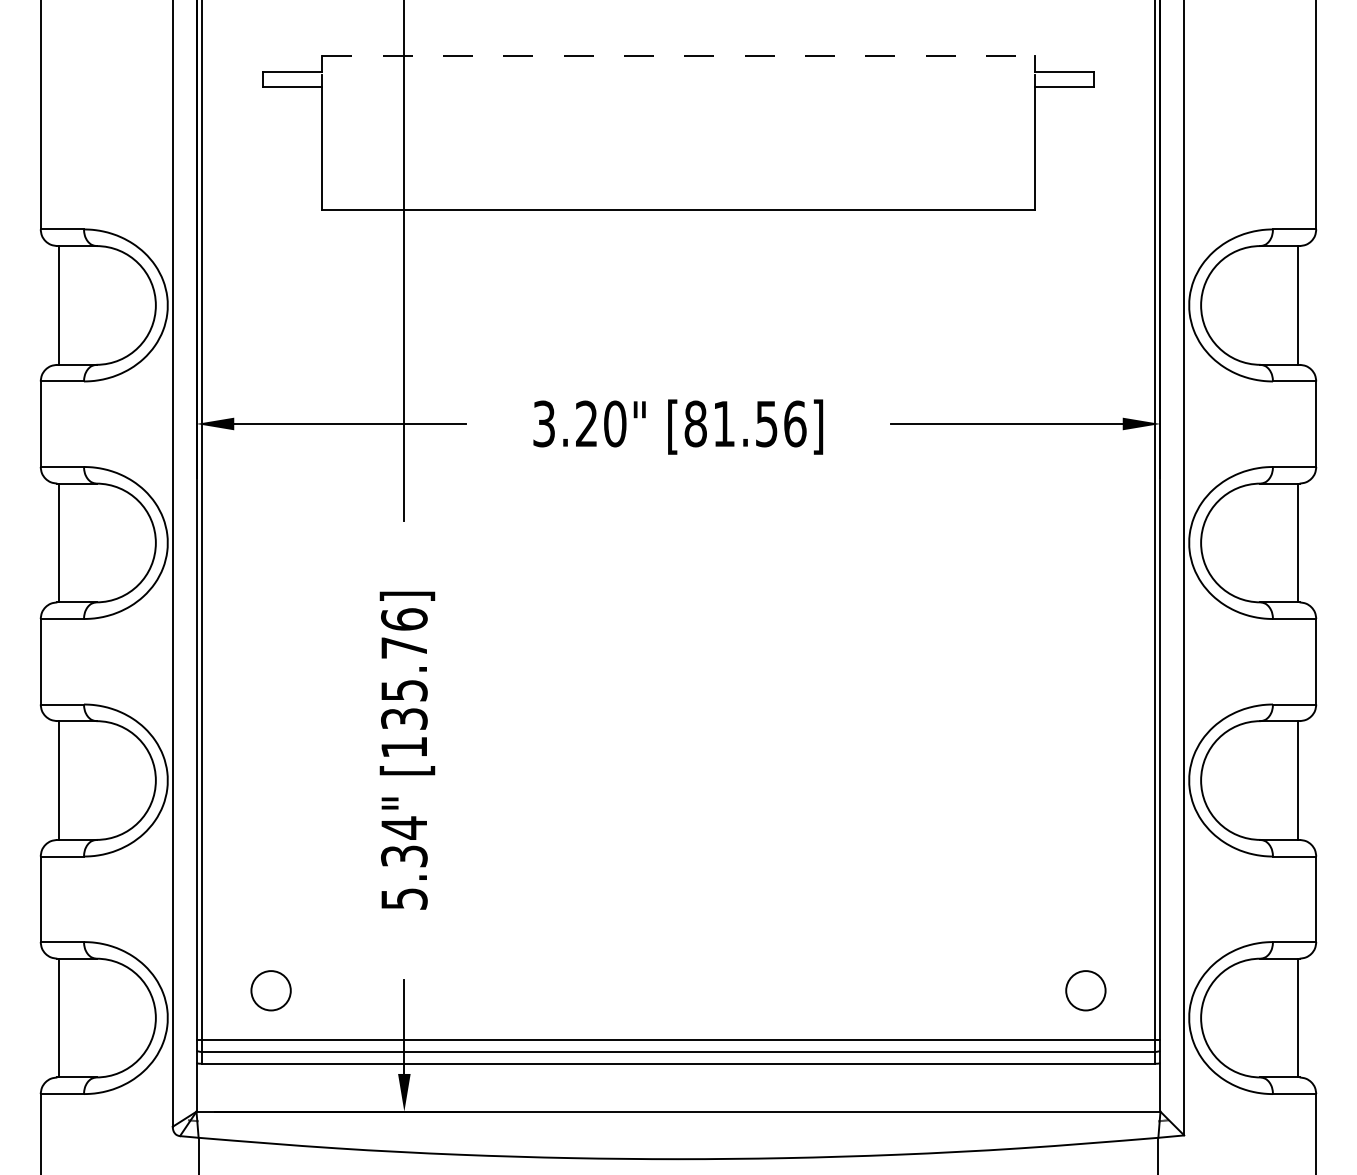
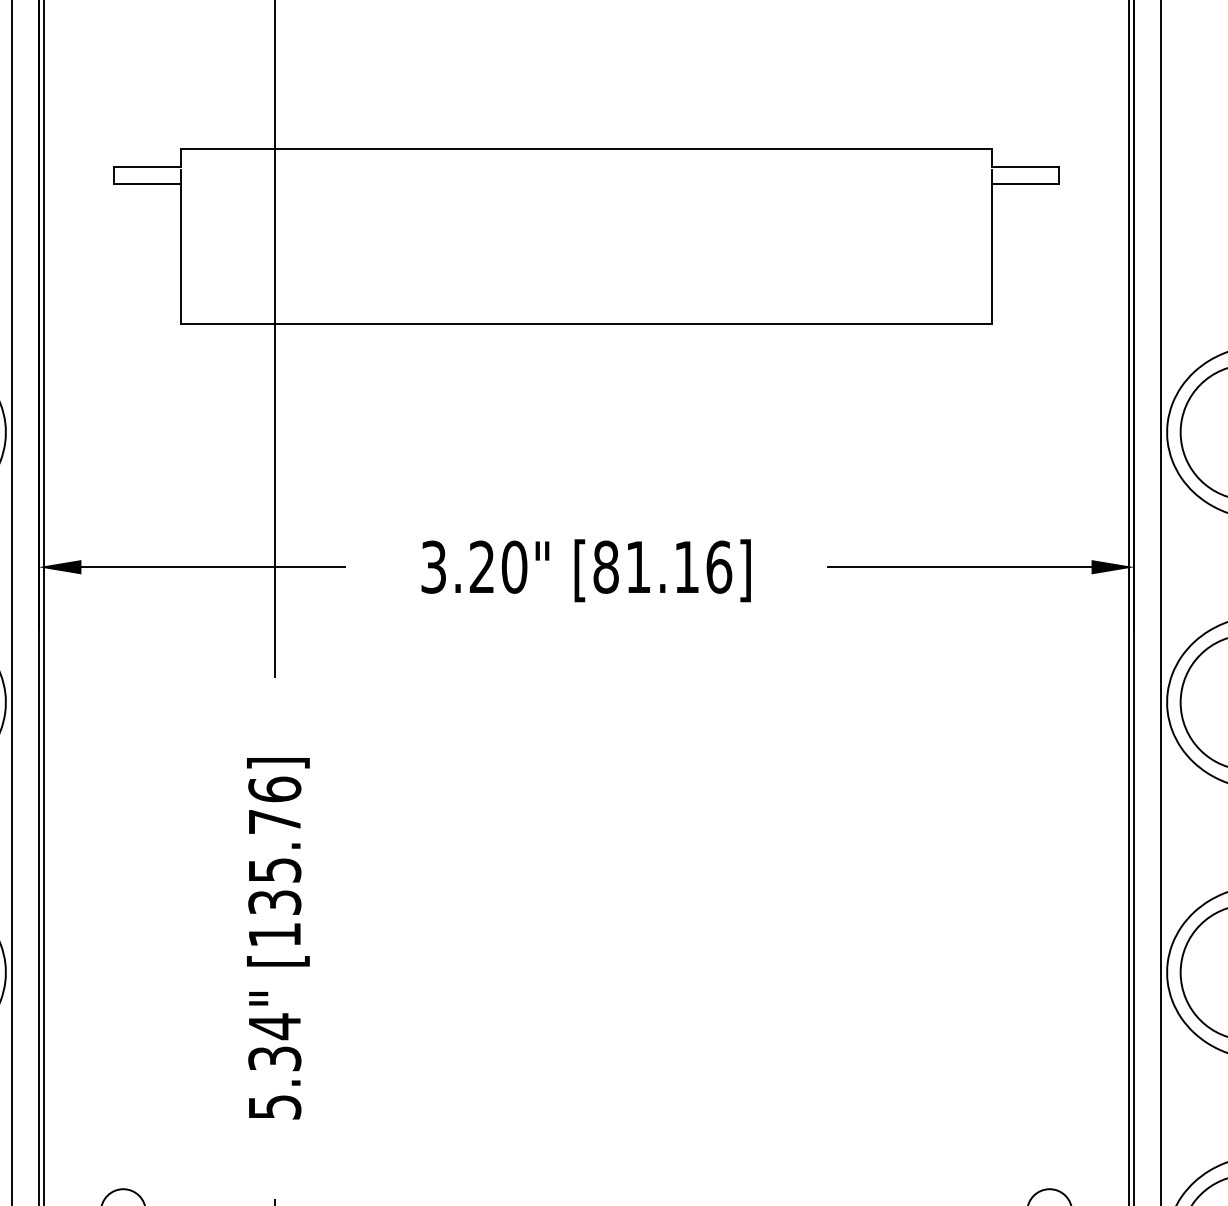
line: (679, 56) -> (587, 149), dashed -> solid
text: (766, 424) -> (686, 567), [81.56] -> [81.16]

